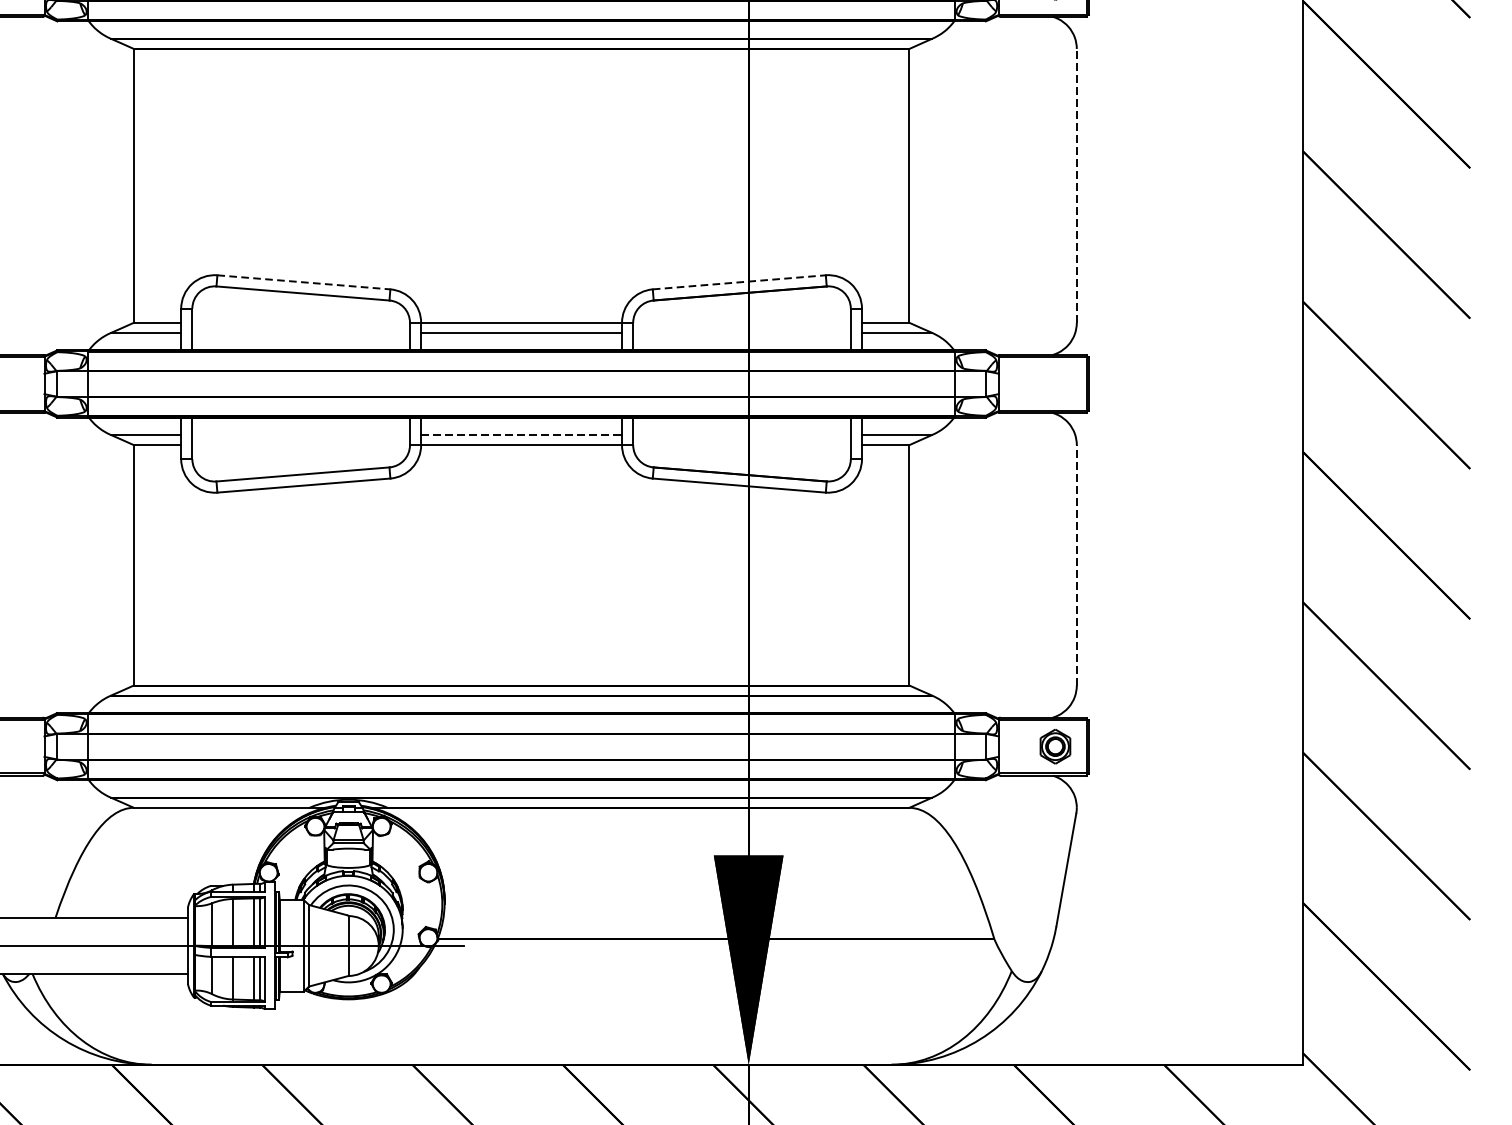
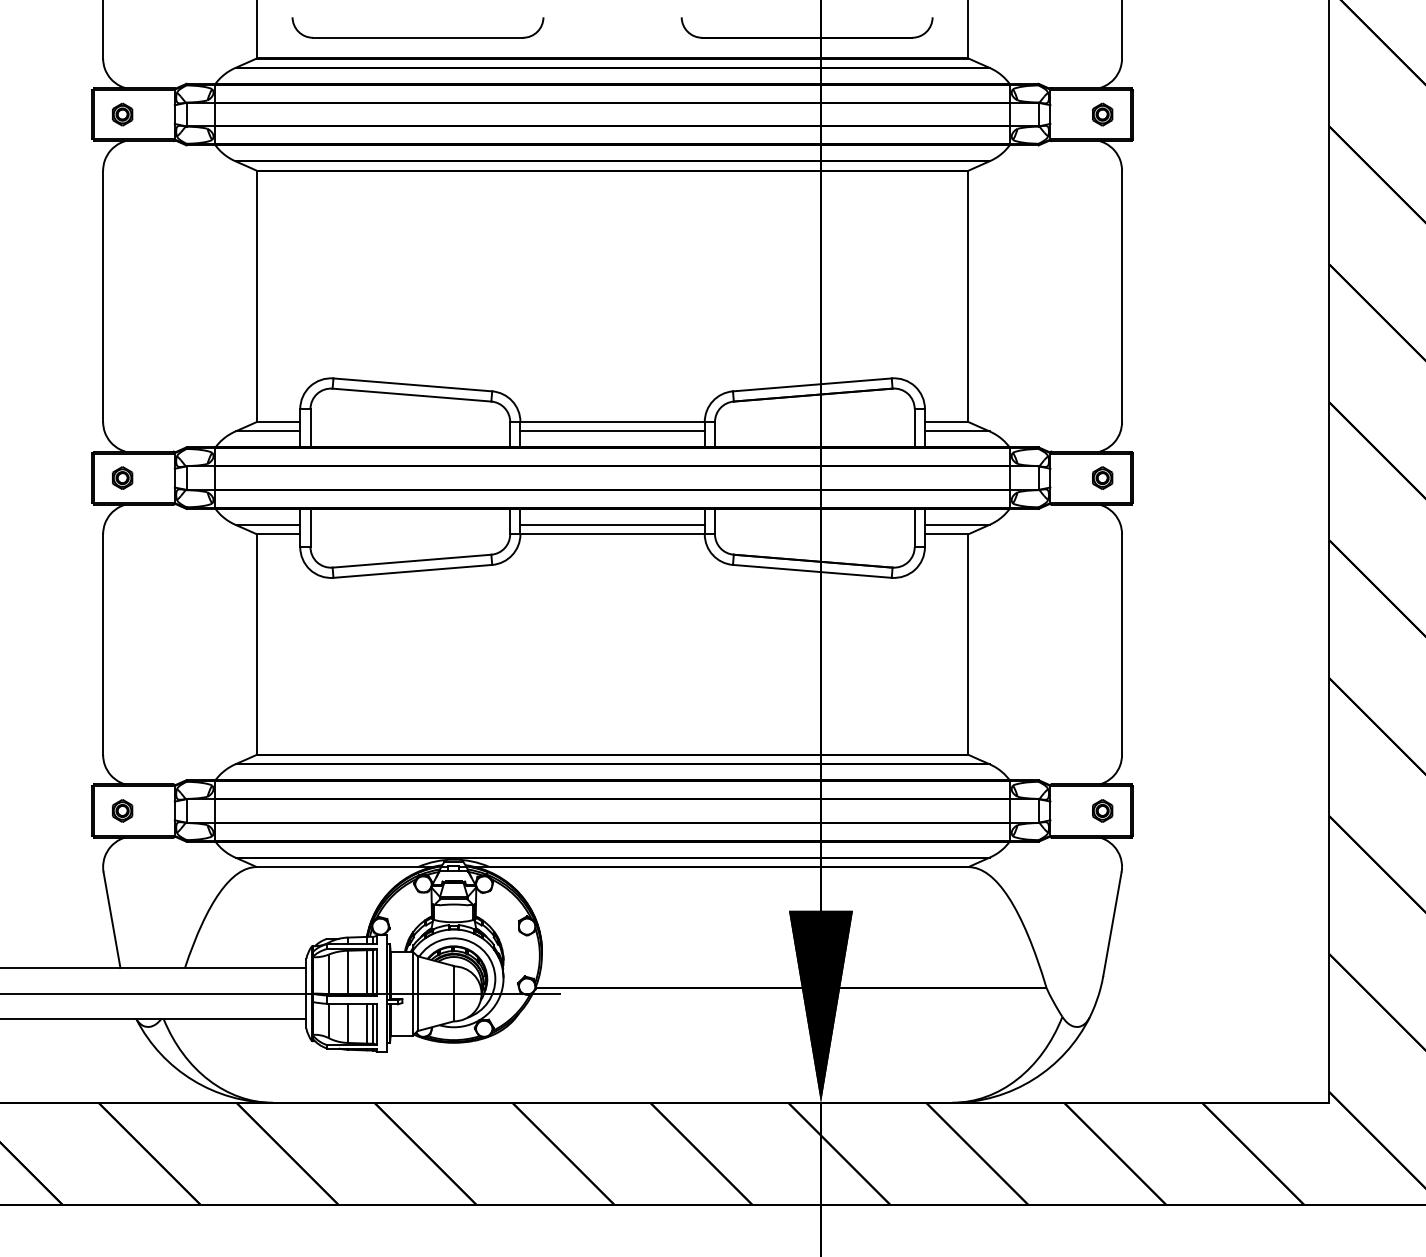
line: (1077, 186) -> (1122, 296), dashed -> solid
line: (303, 281) -> (412, 384), dashed -> solid
line: (739, 281) -> (812, 384), dashed -> solid
part: (1055, 383) -> (1102, 477), added
line: (522, 434) -> (613, 524), dashed -> solid
line: (1077, 565) -> (1122, 644), dashed -> solid
part: (1055, 746) -> (1102, 810), size x0.71

